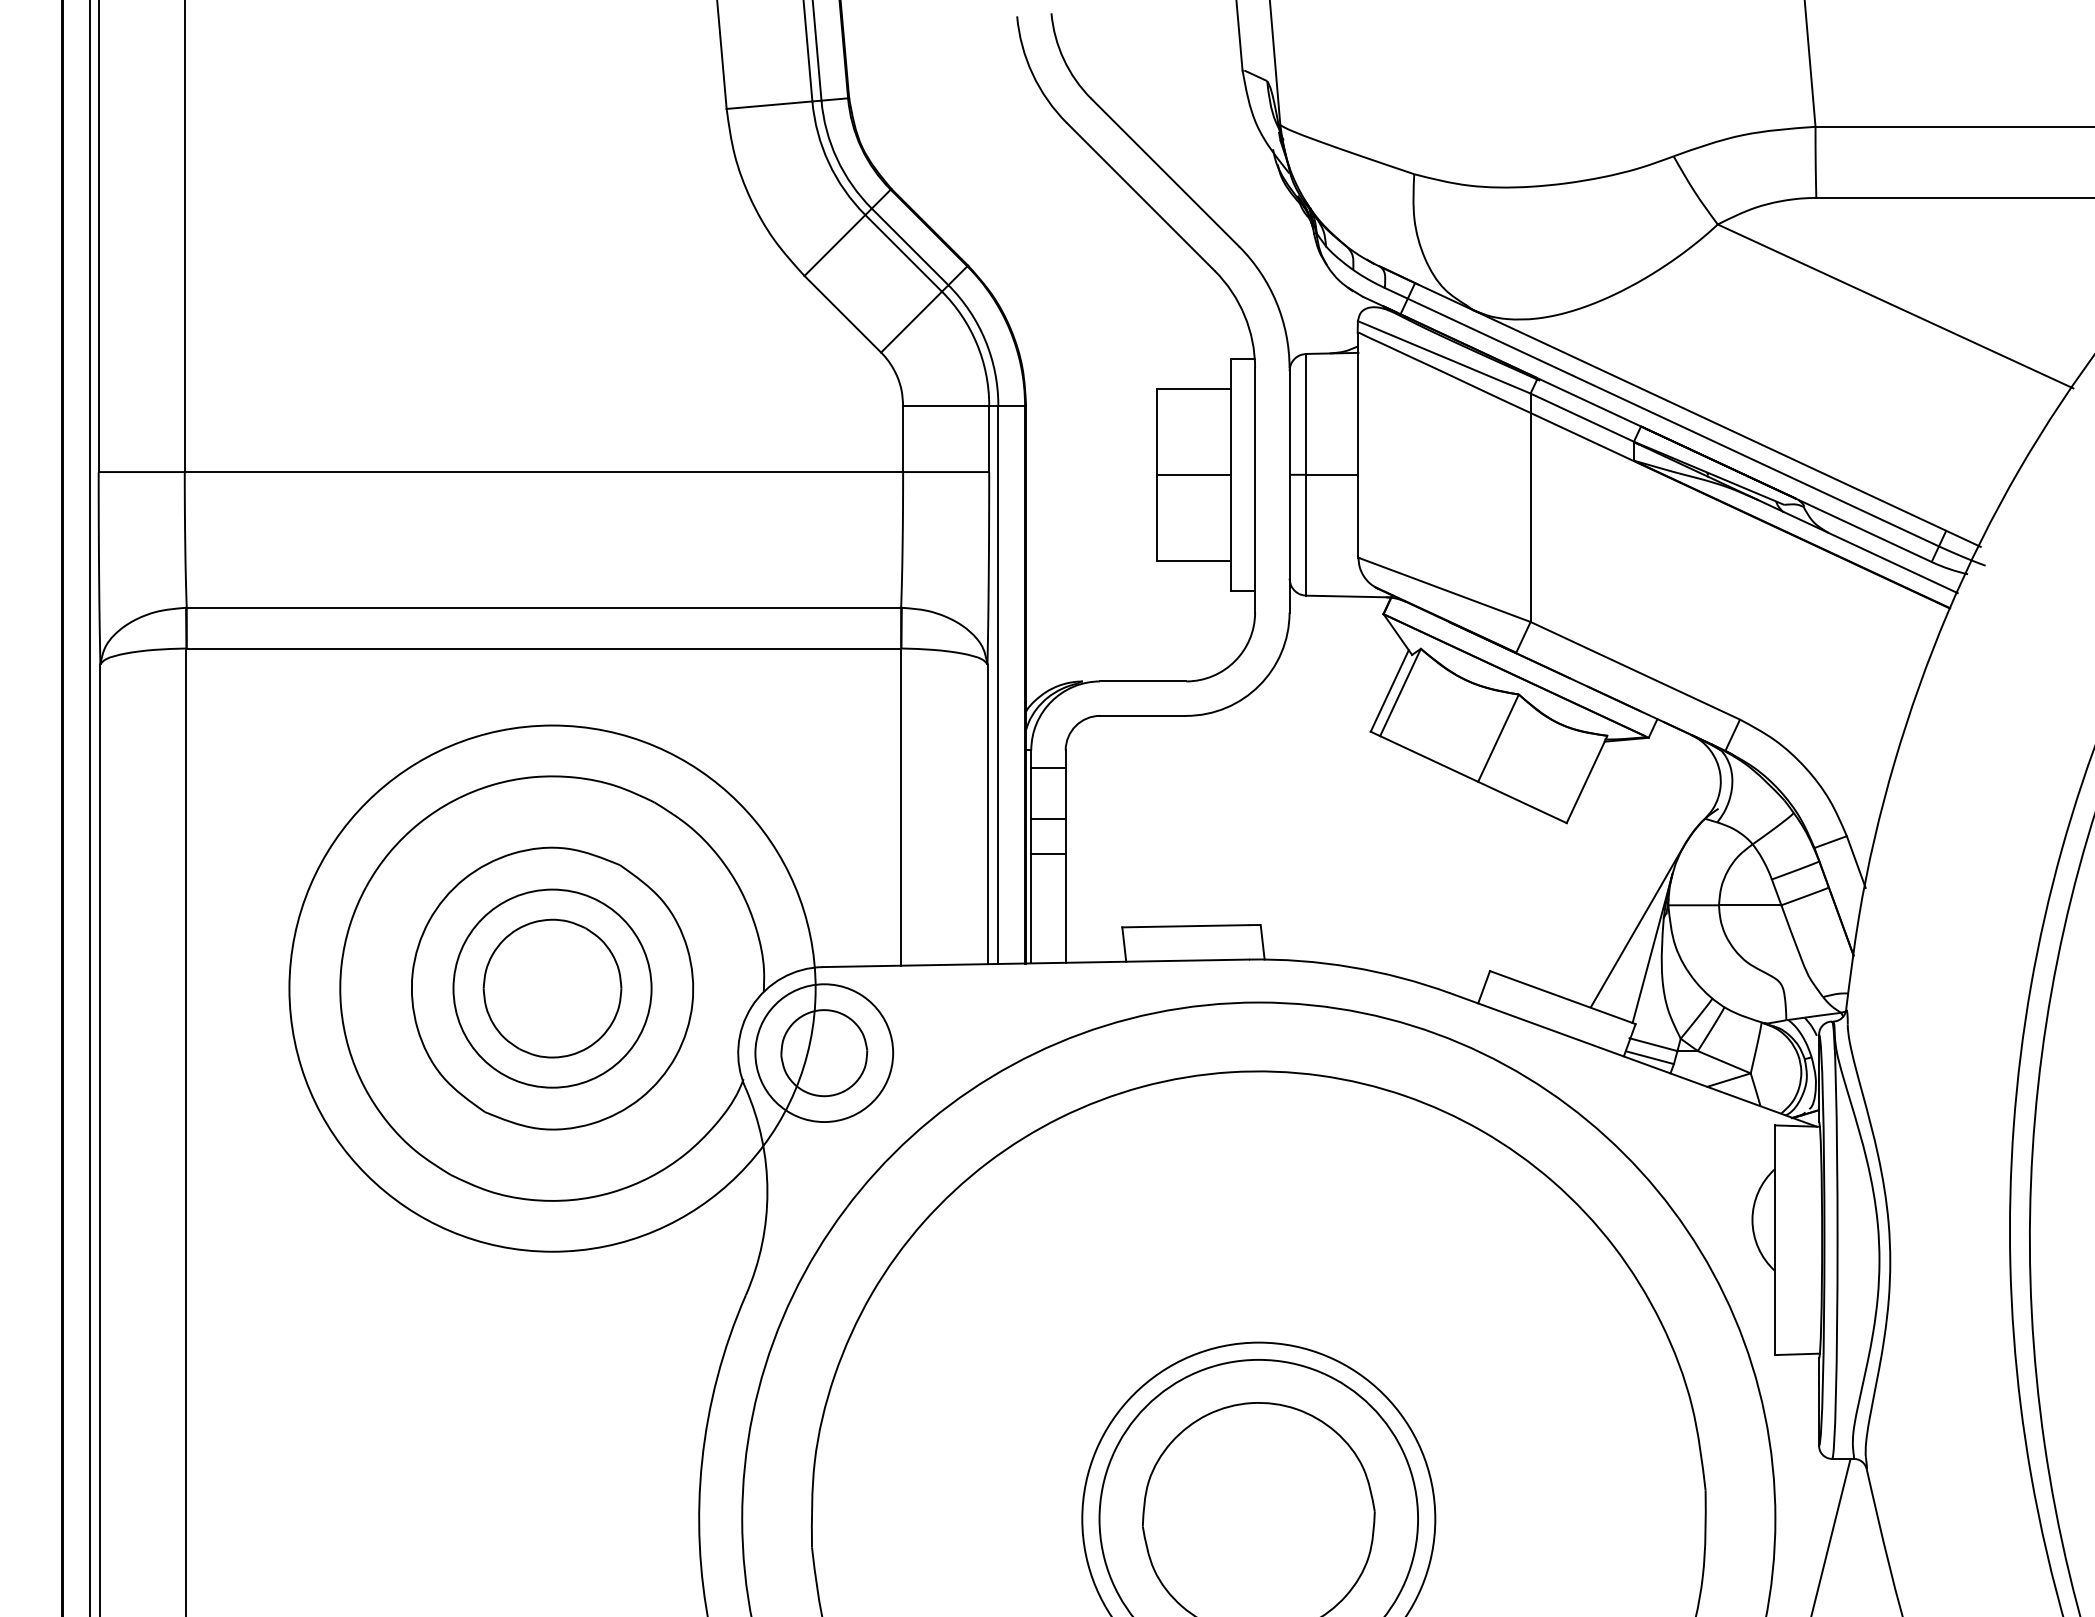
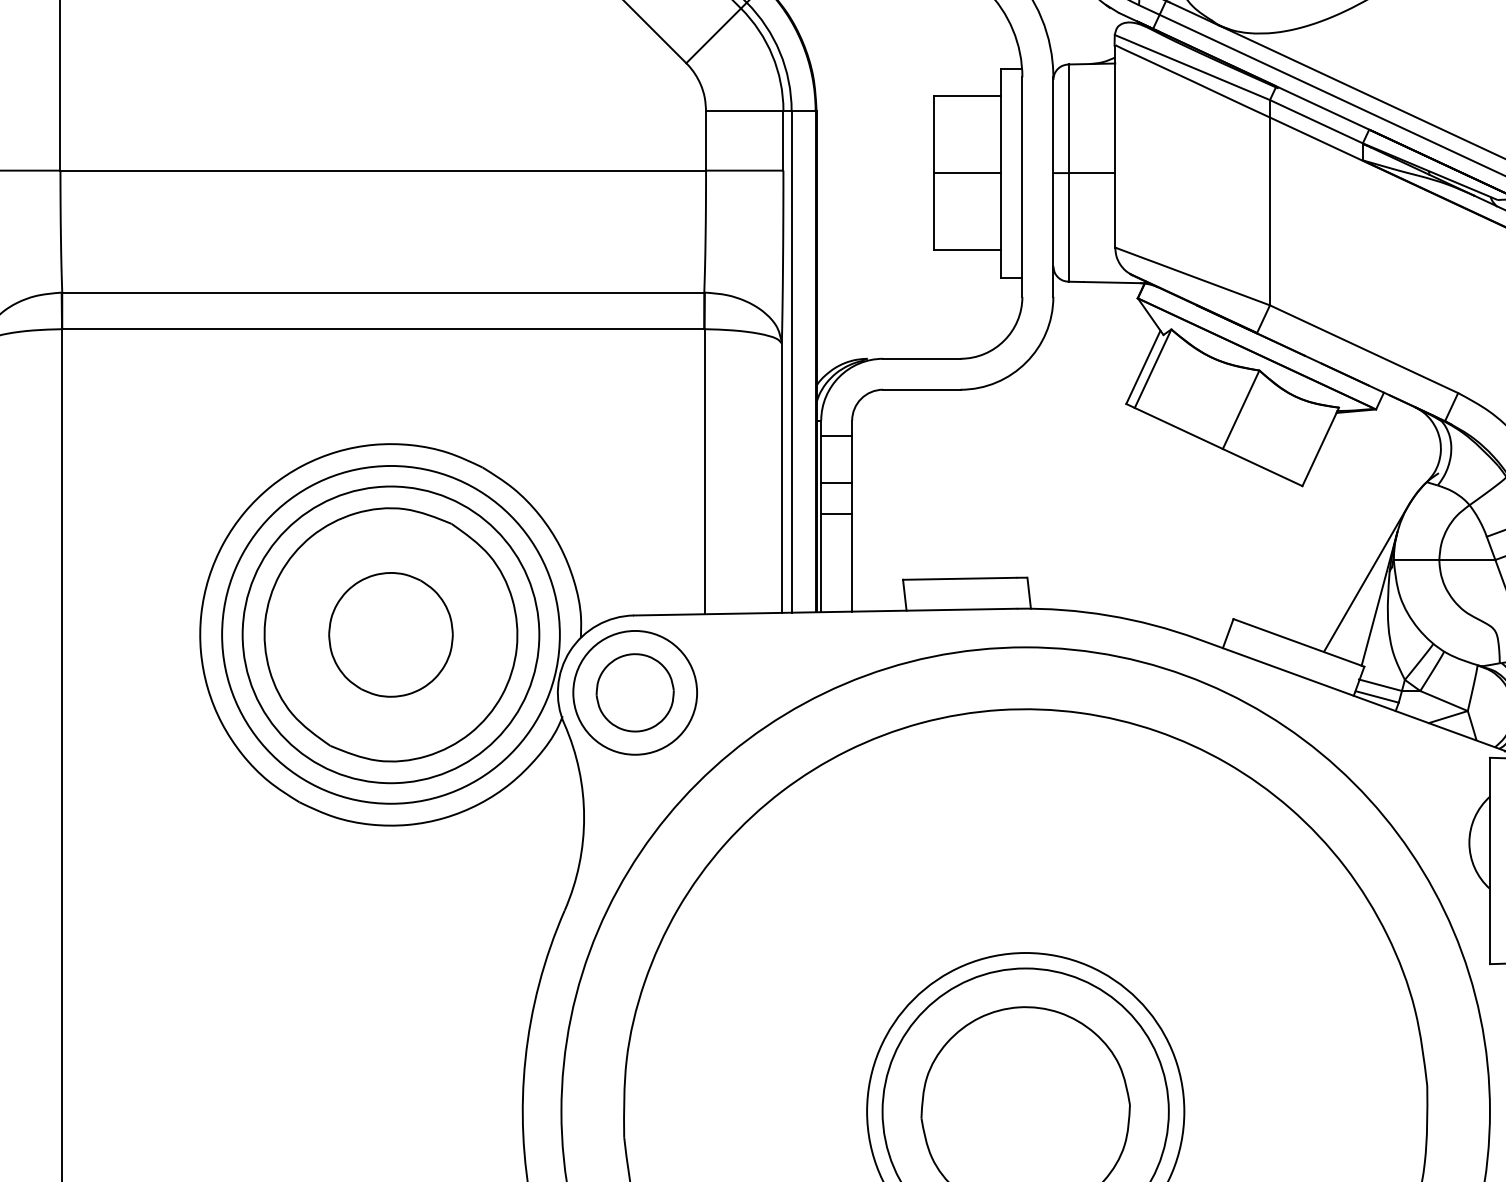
circle: (552, 988) -> (390, 634), size x0.71
circle: (552, 988) -> (390, 634), size x1.67

